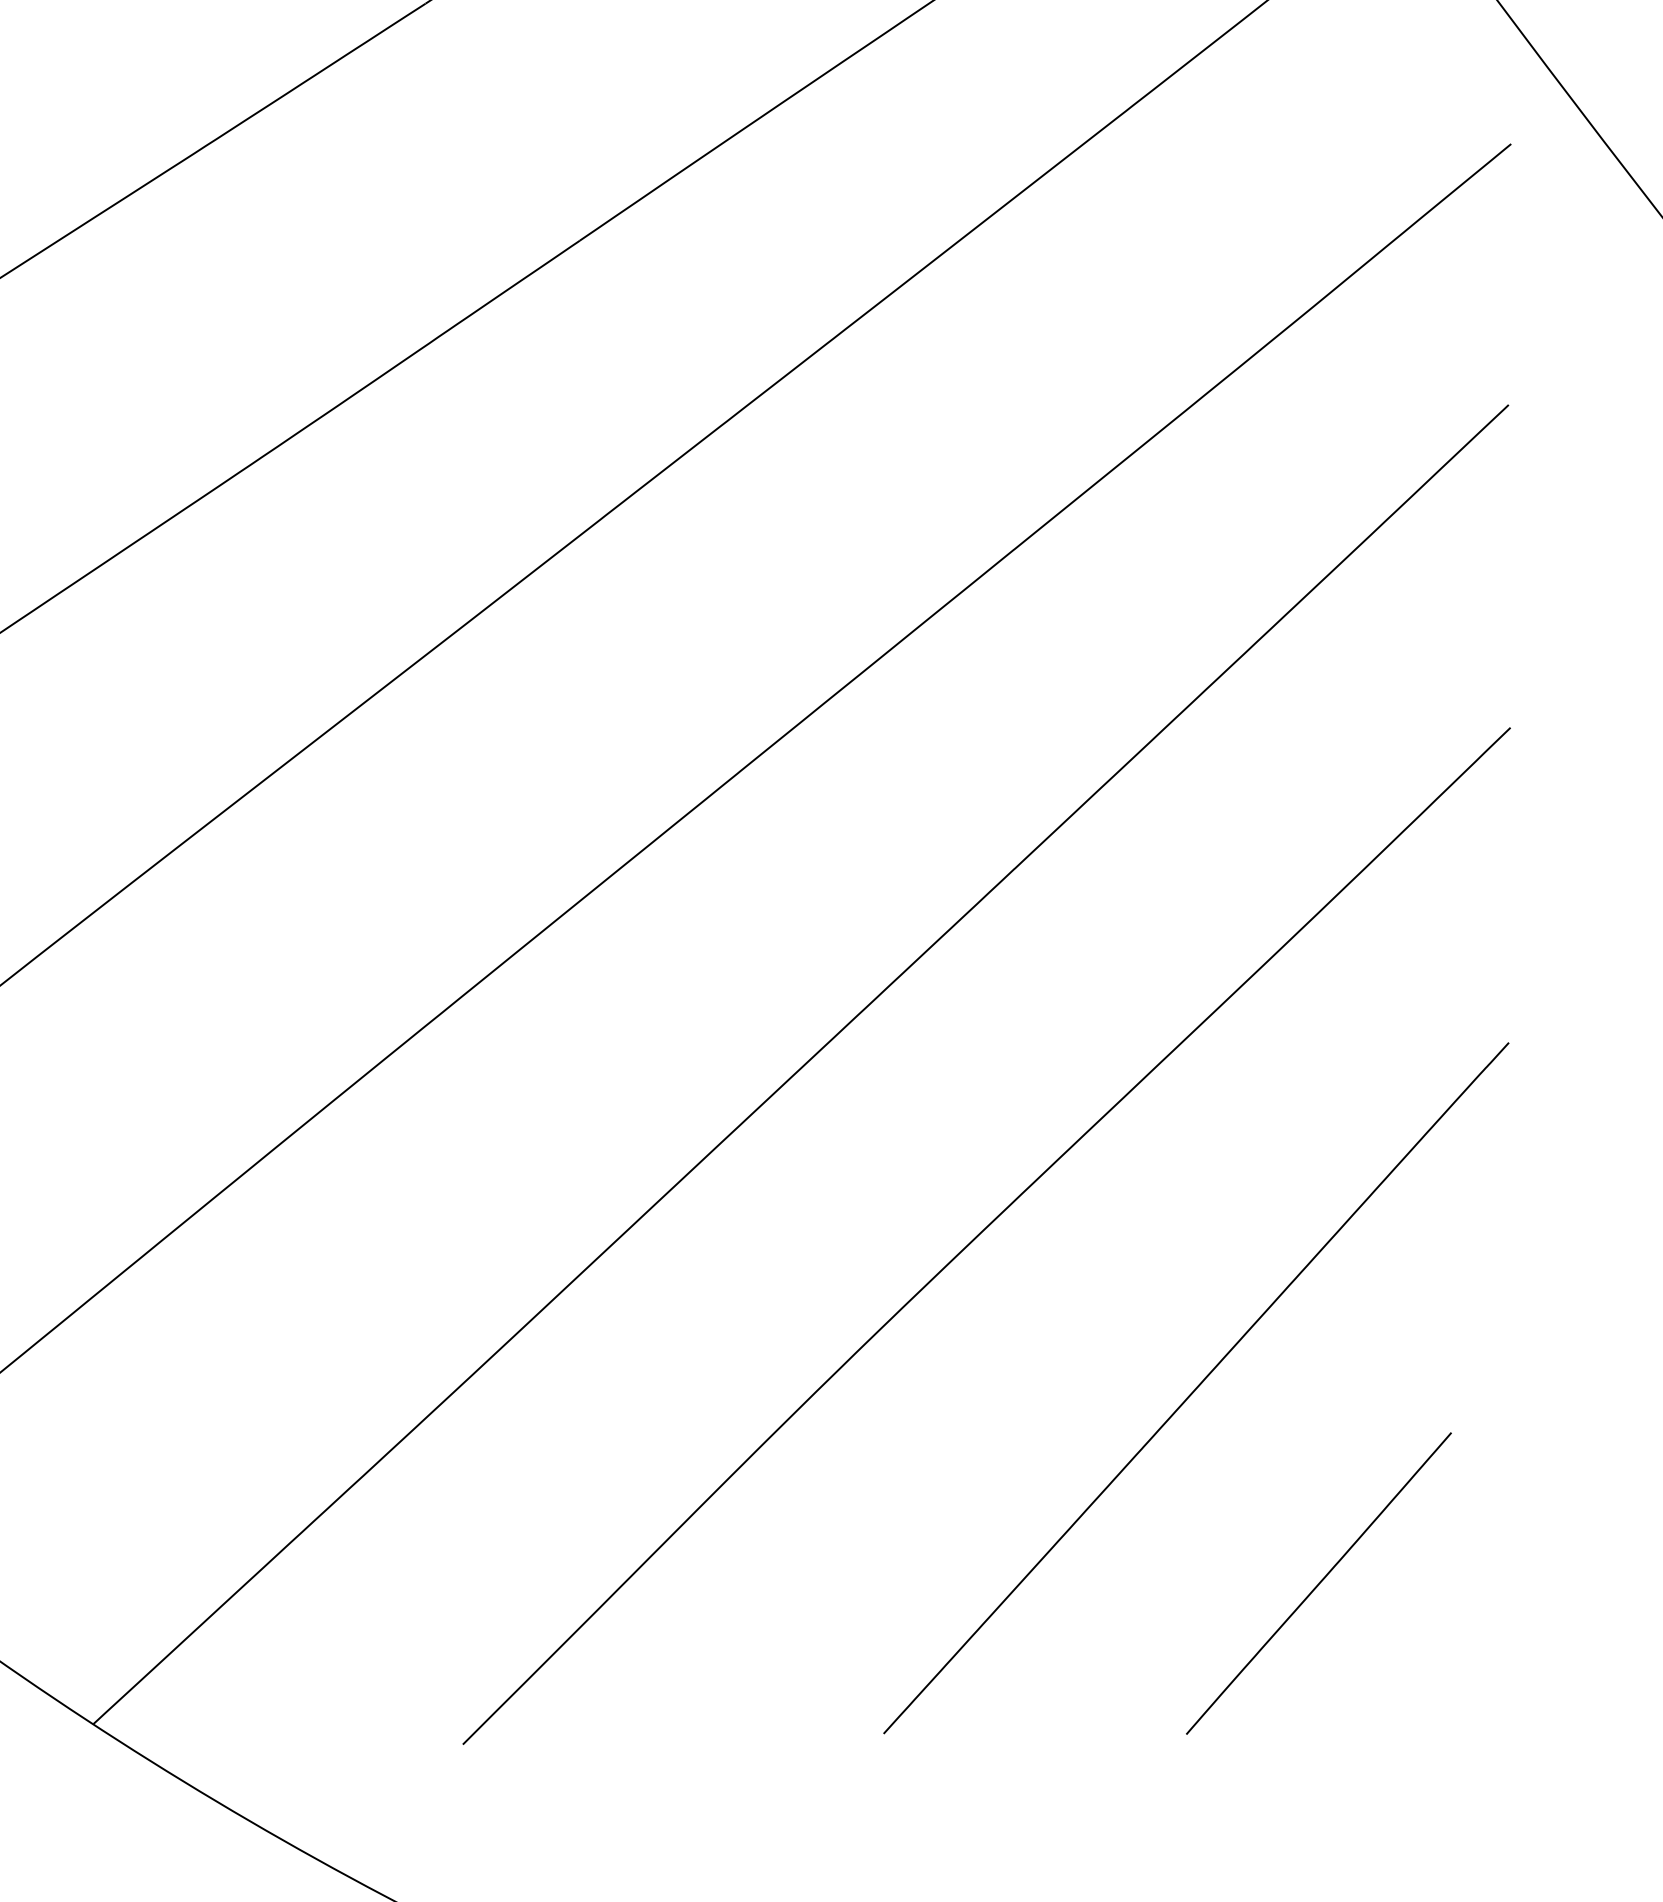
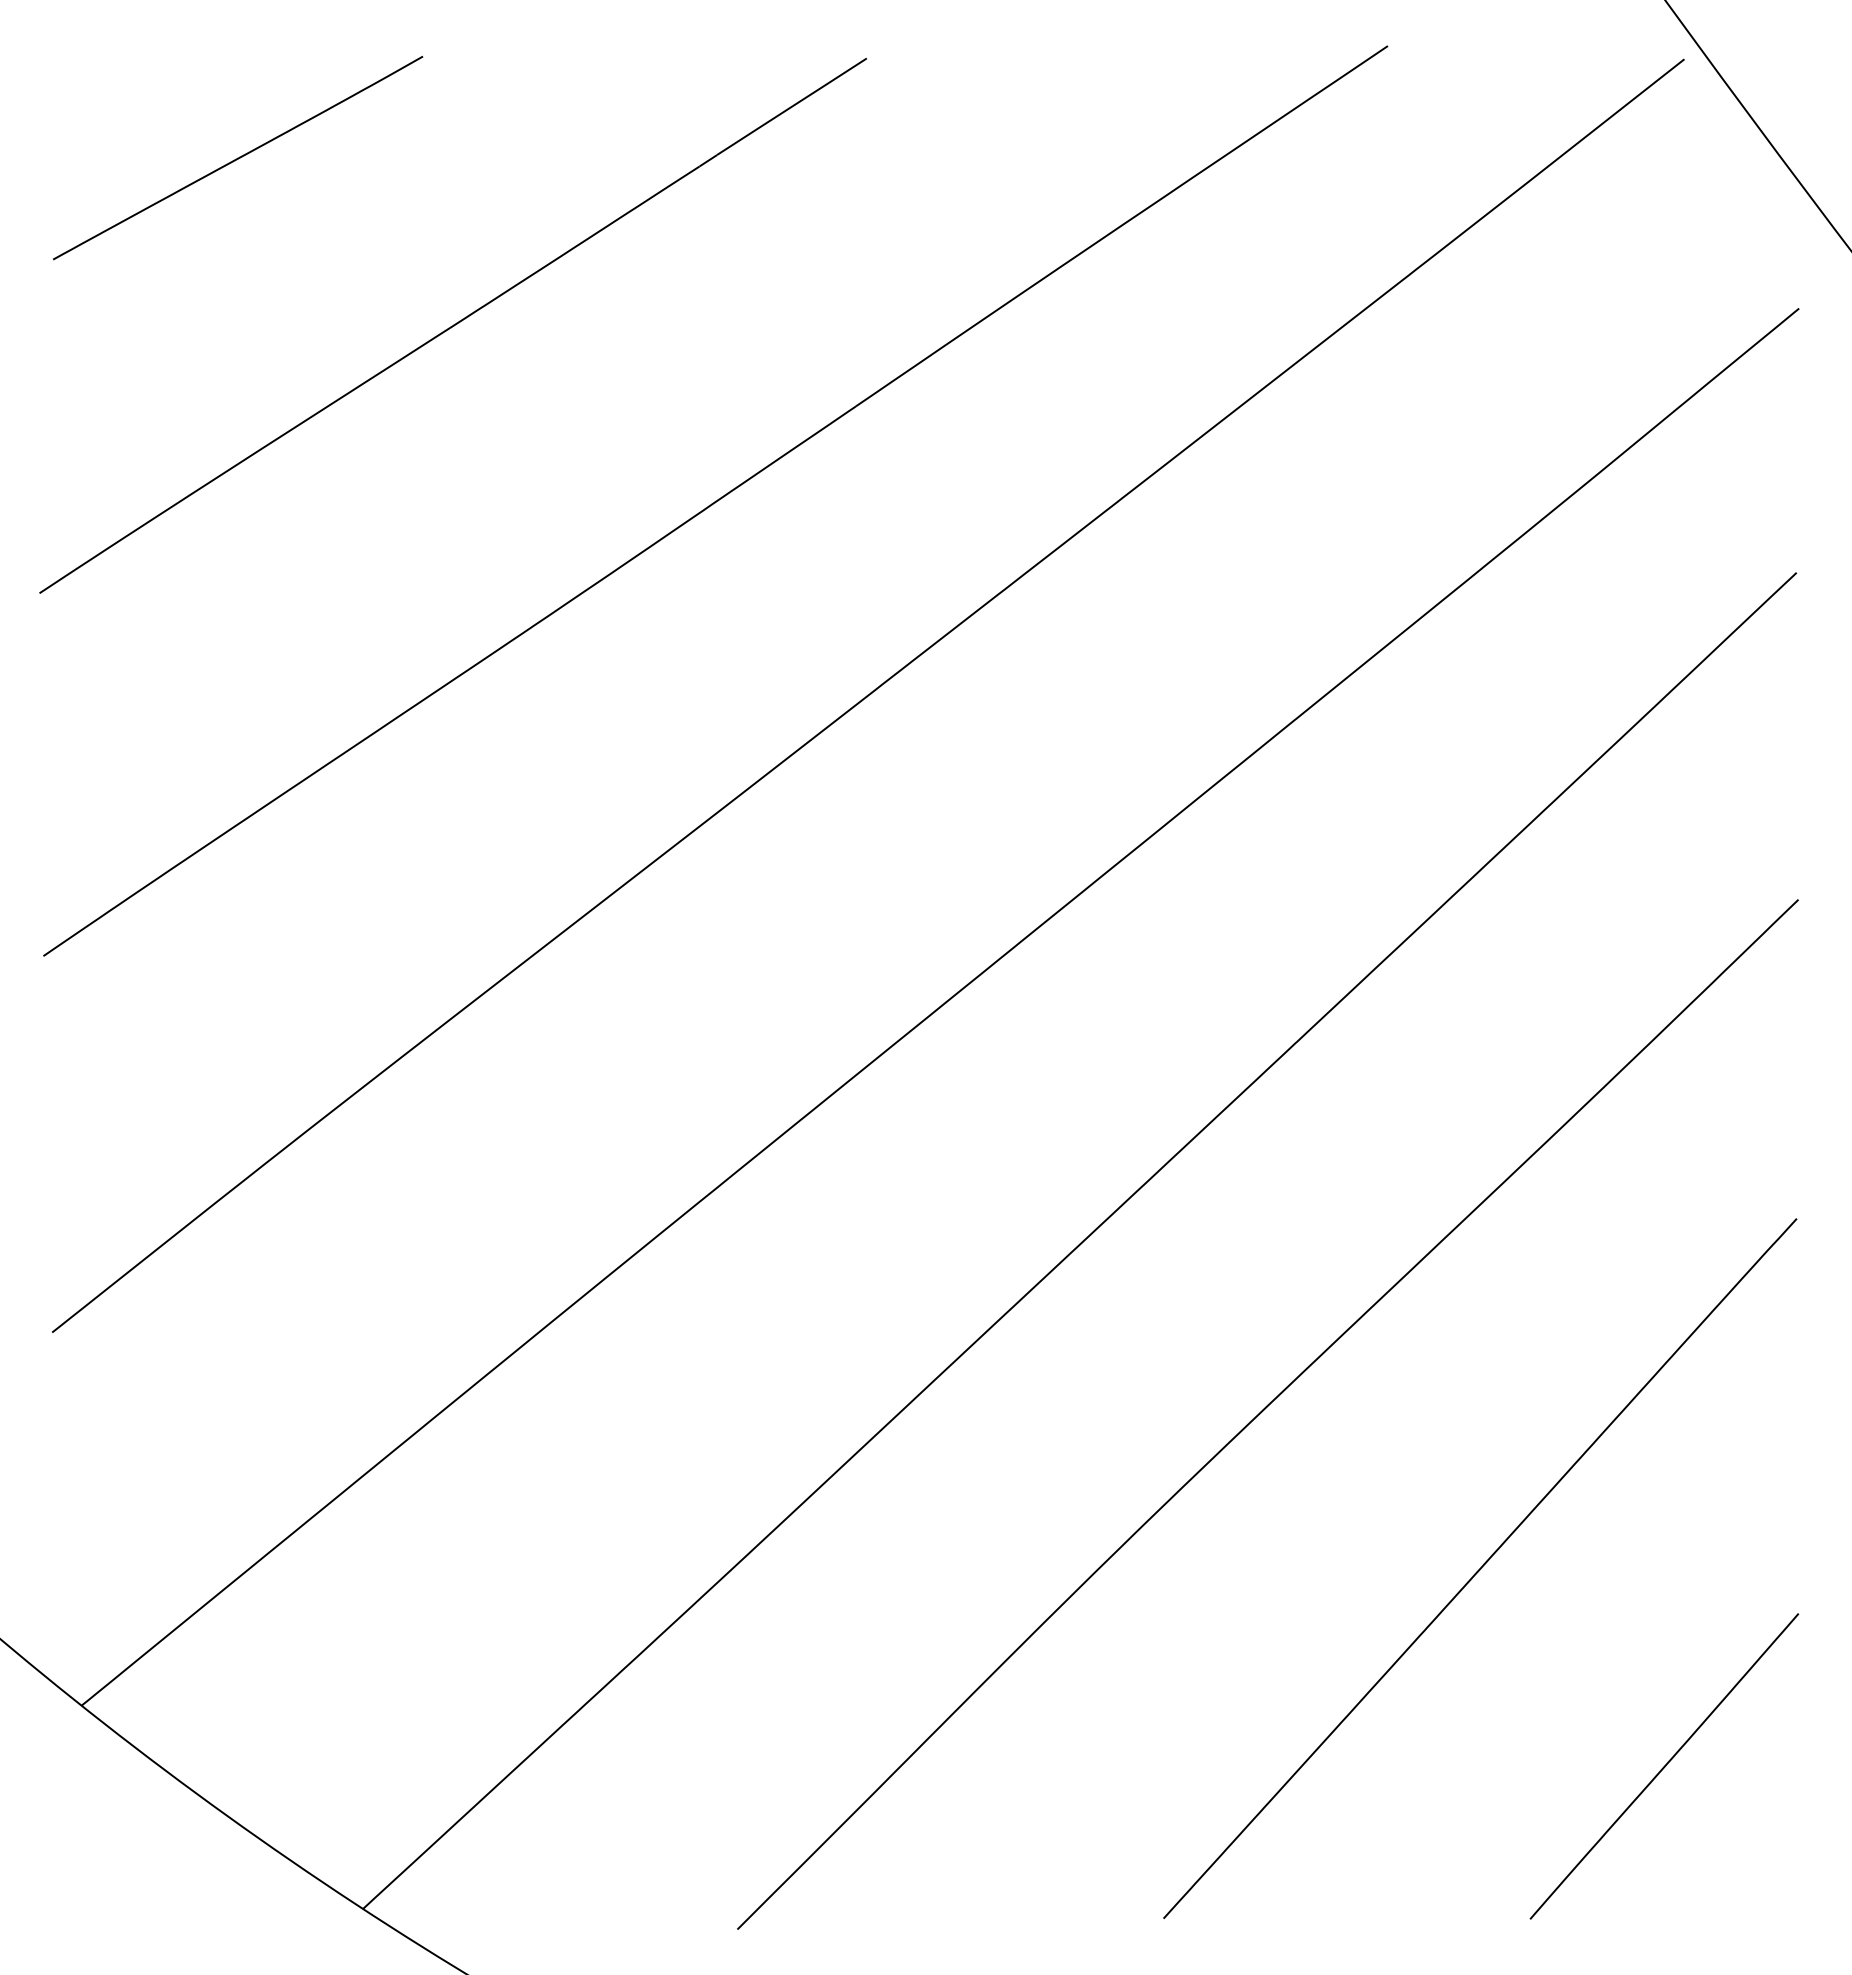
line: (1319, 1583) -> (1664, 1766), moved

